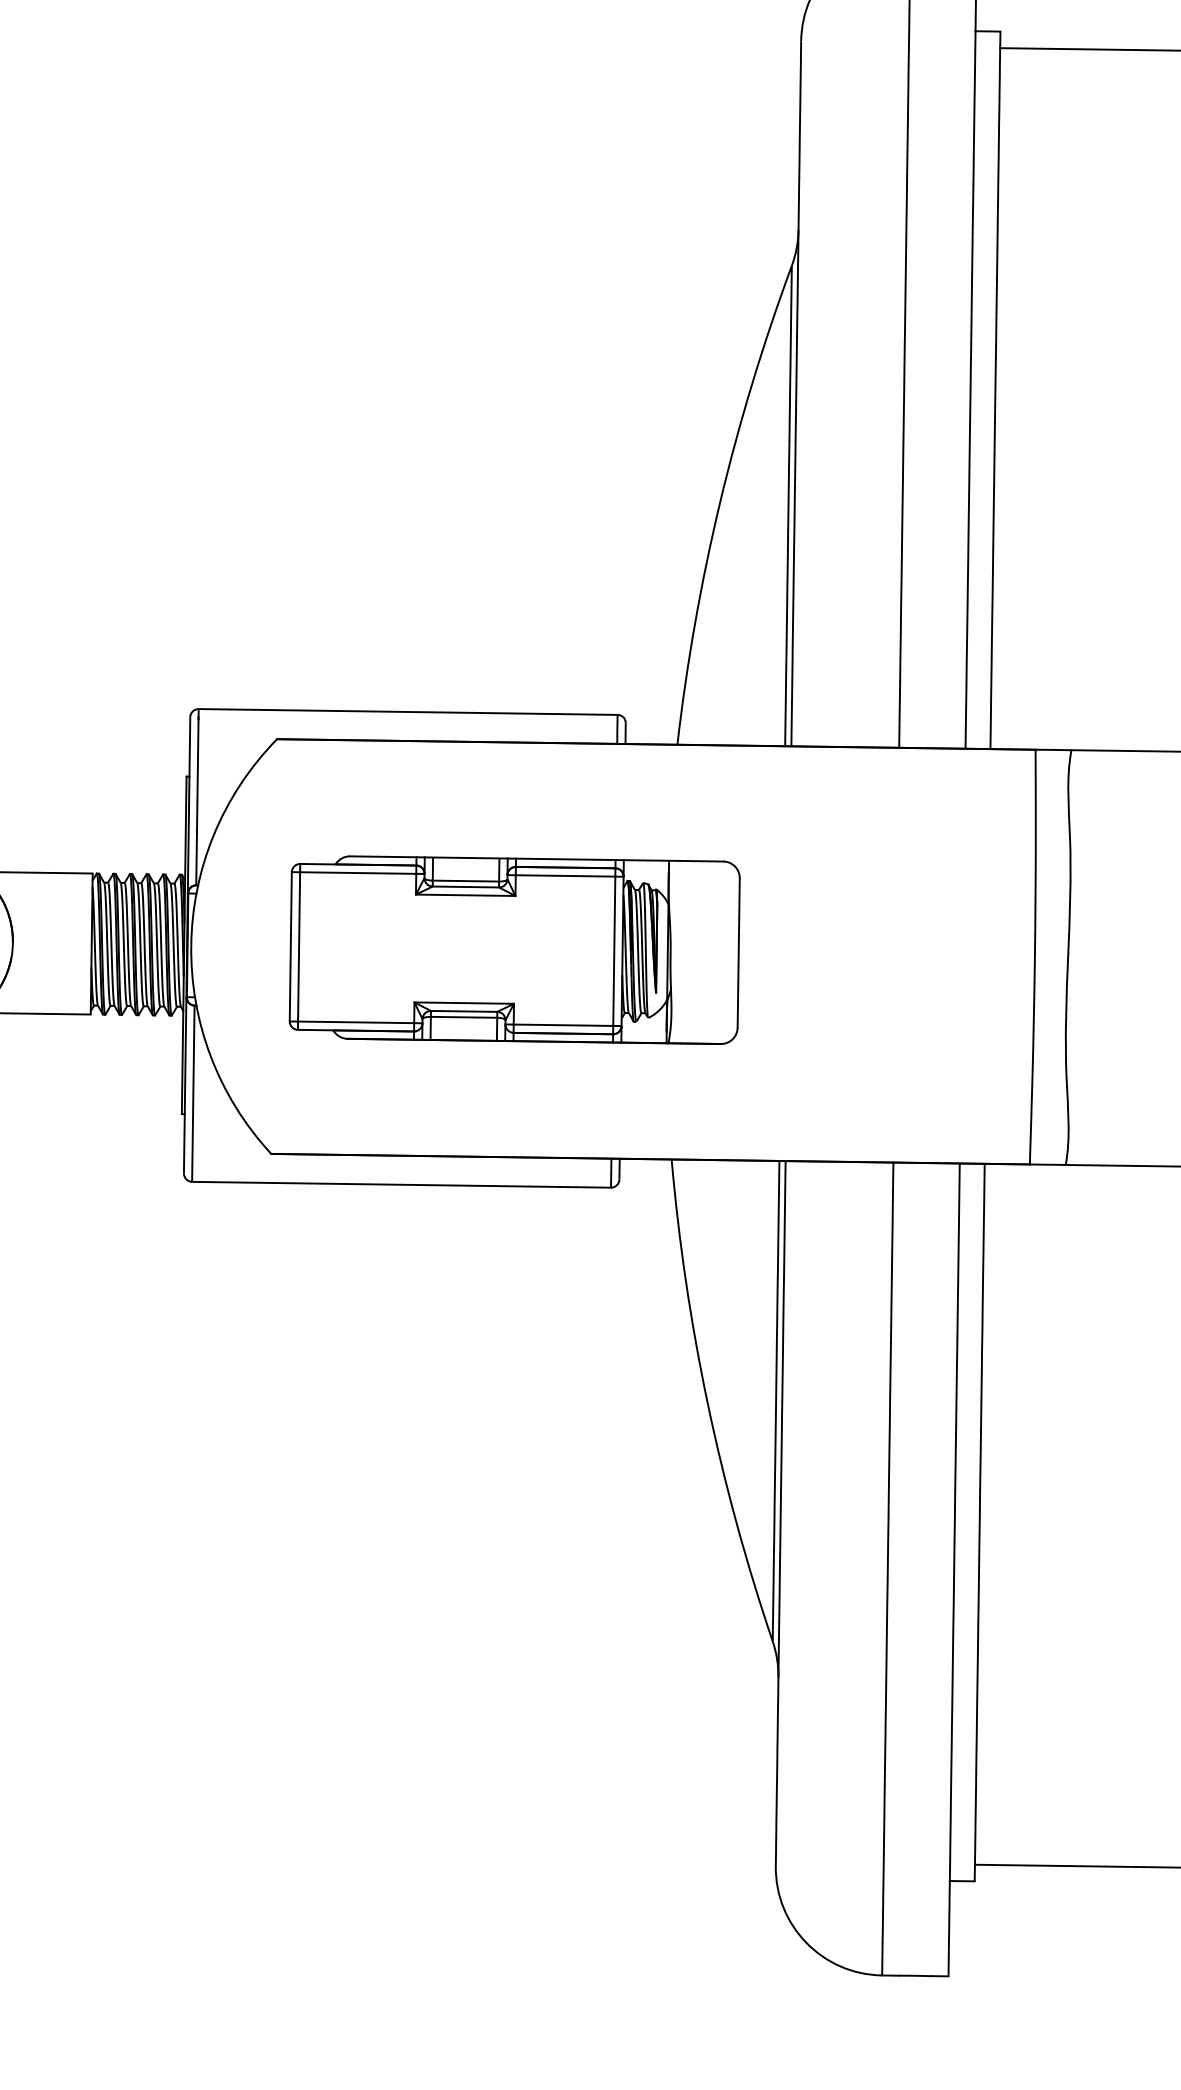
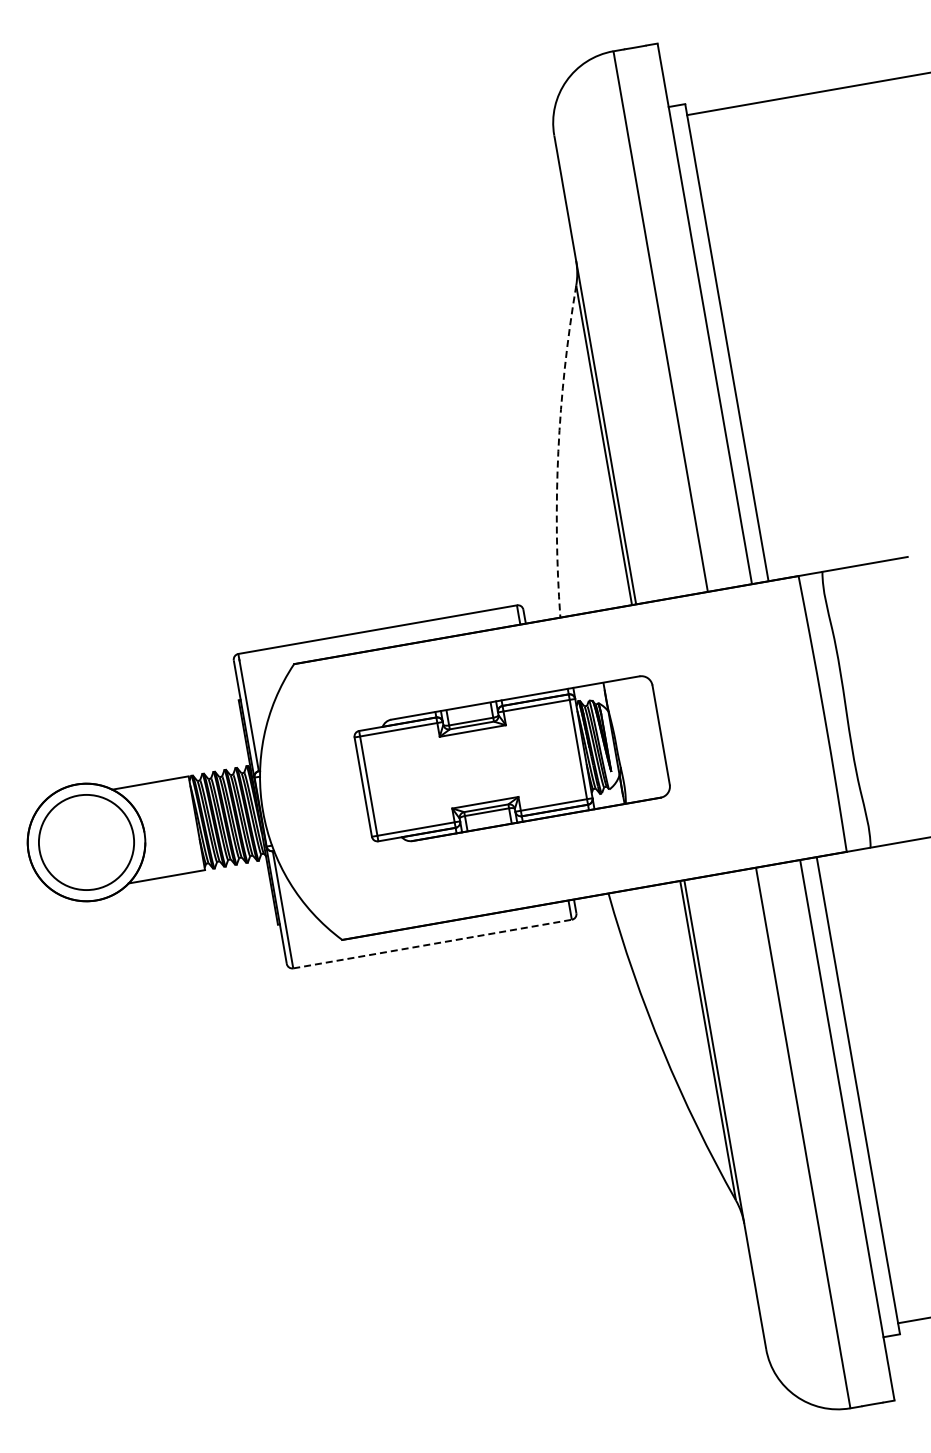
arc: (720, 502) -> (558, 451), solid -> dashed
part: (514, 945) -> (511, 758), moved
line: (402, 1185) -> (433, 944), solid -> dashed

